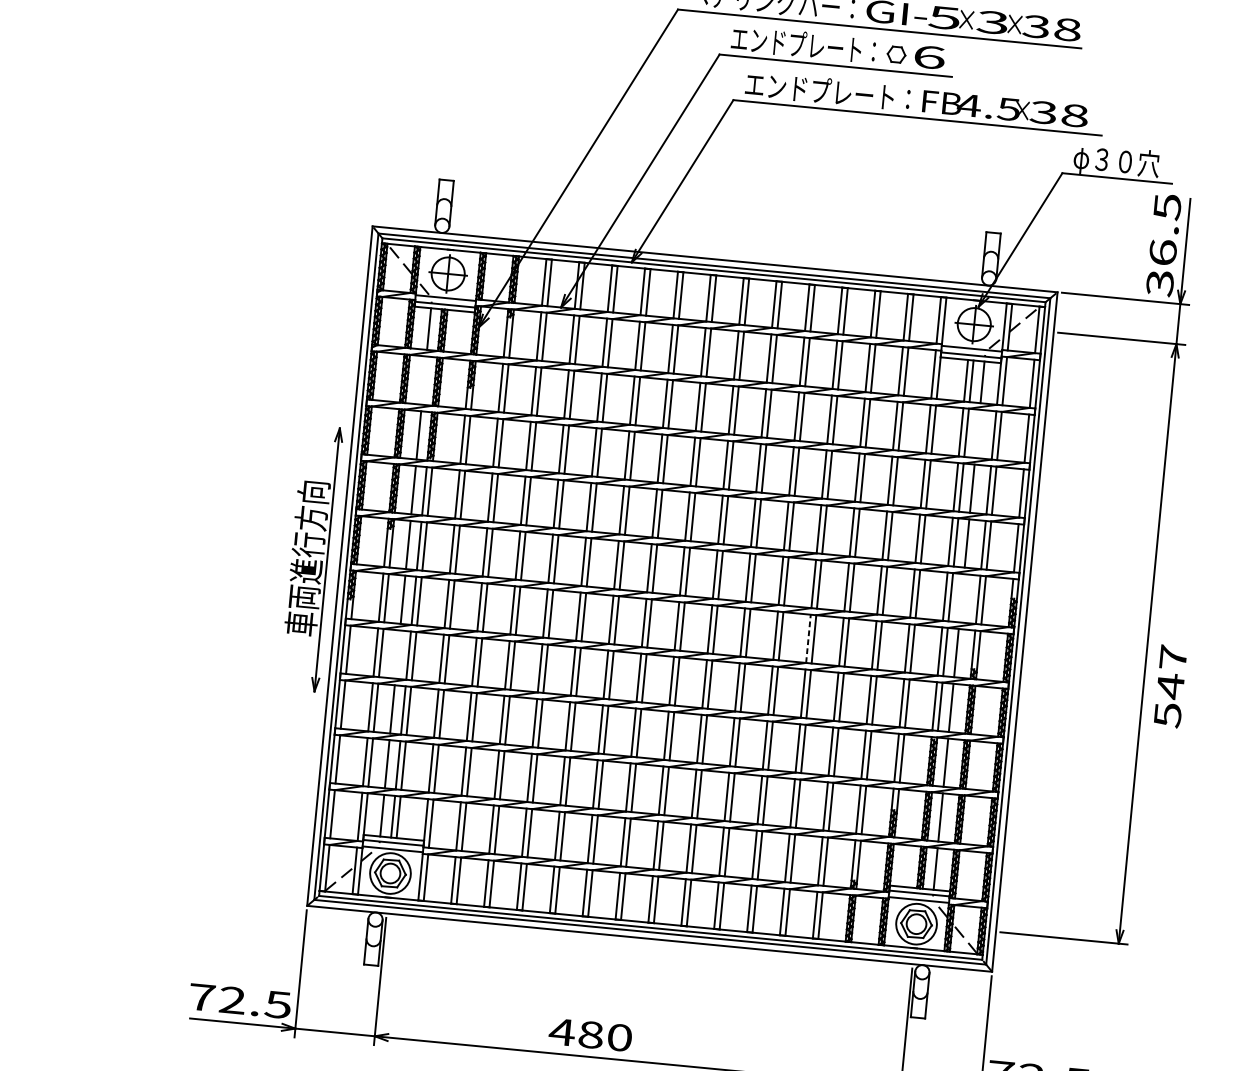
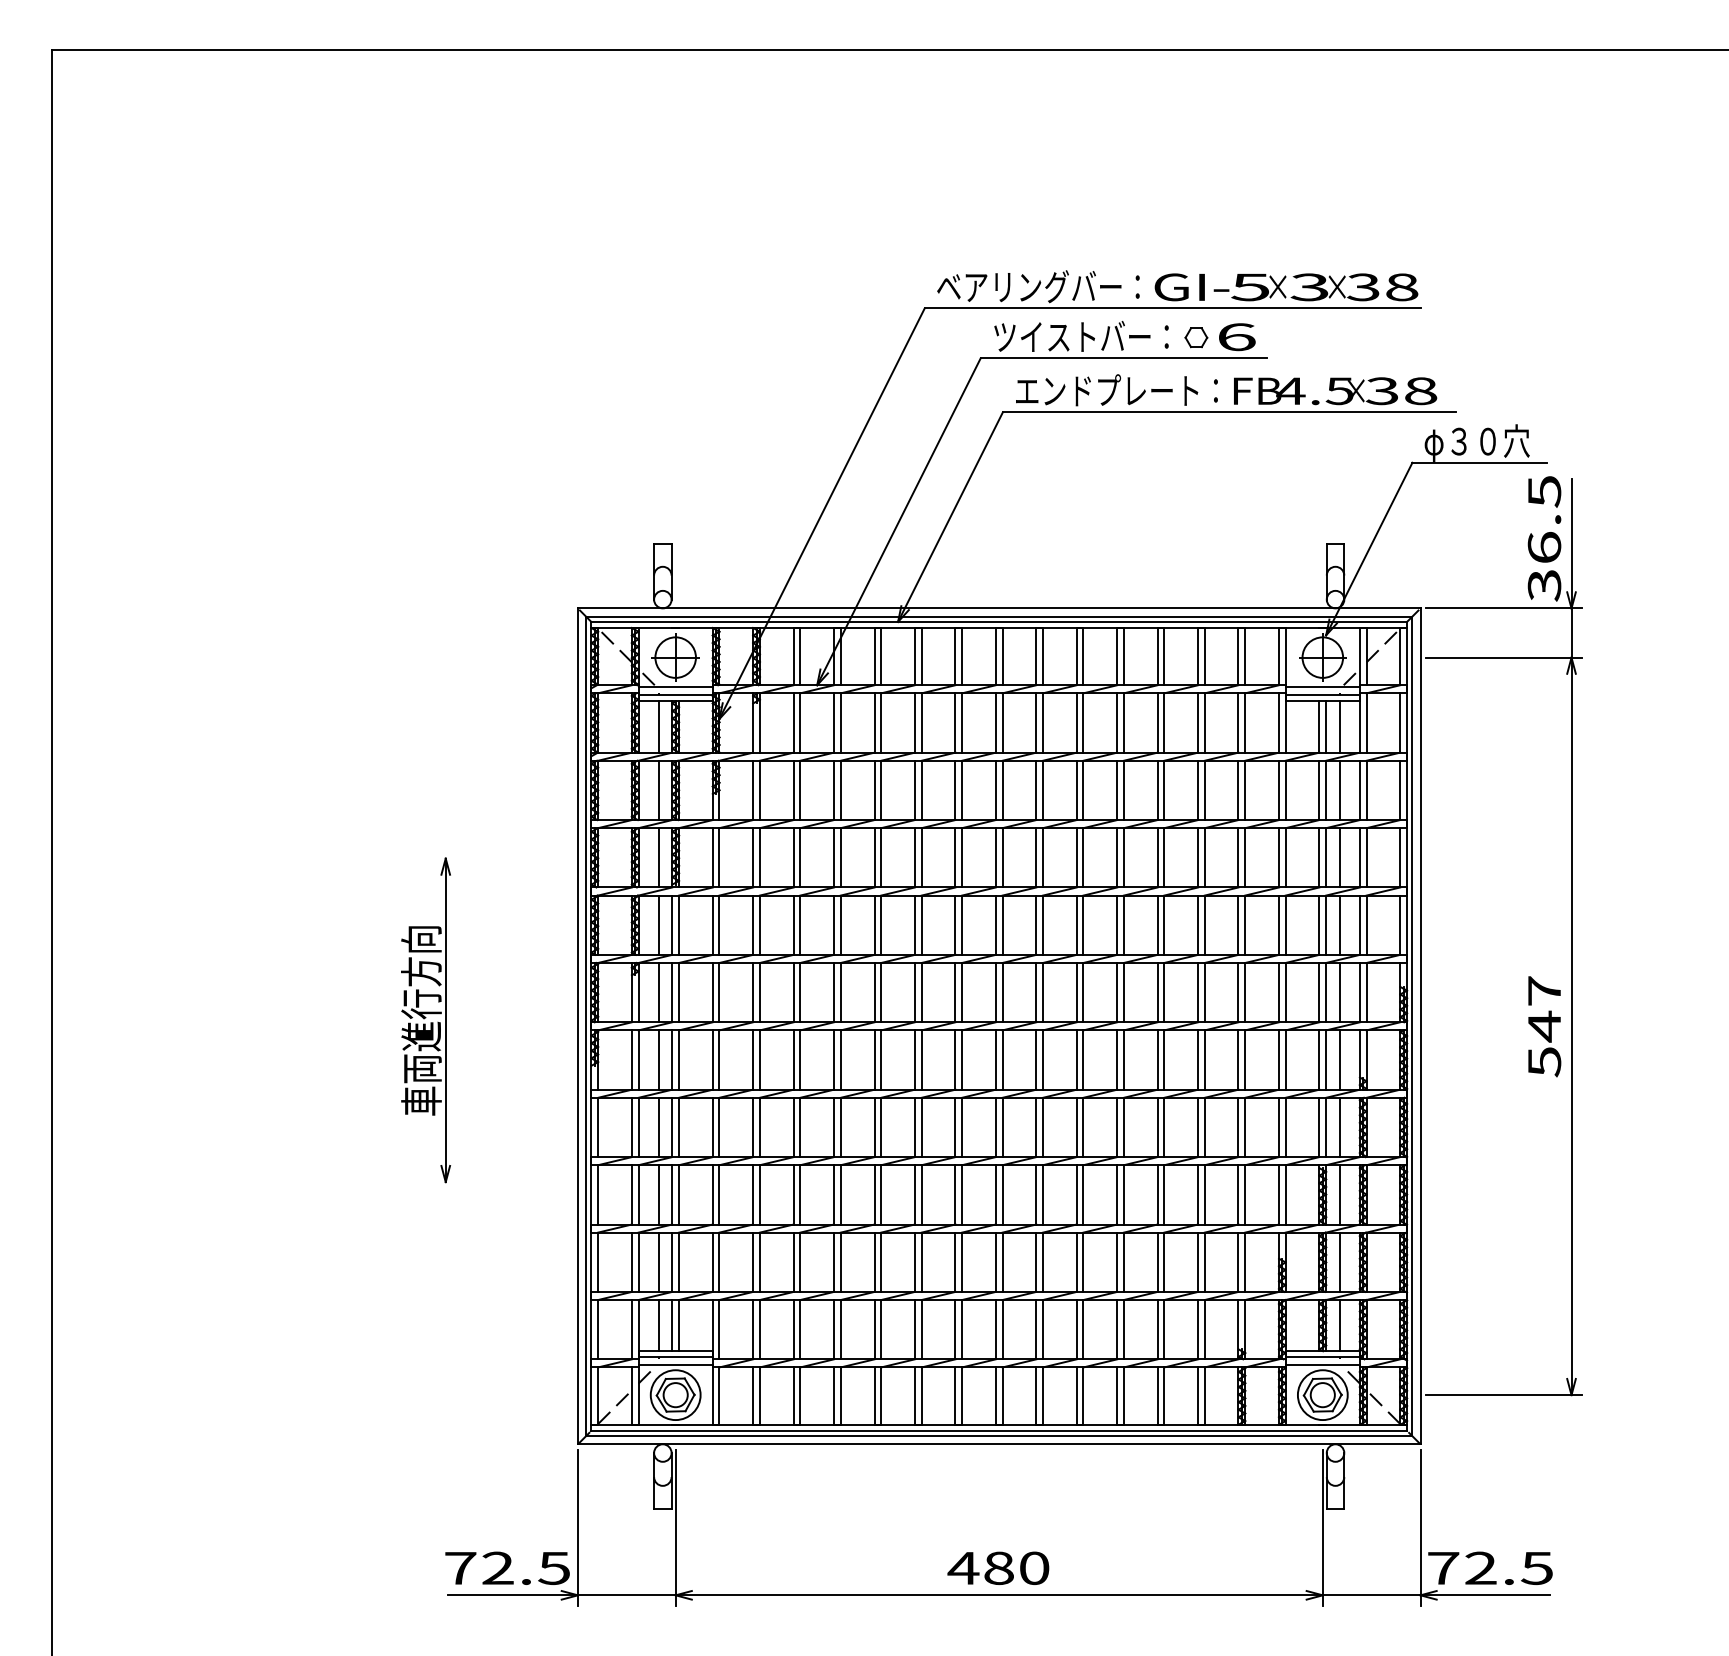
text: (803, 44) -> (1081, 336), エンドプレート： -> ツイストバー：
line: (423, 380) -> (658, 790), added
line: (977, 433) -> (1339, 790), added
part: (310, 558) -> (425, 1020), moved
line: (961, 598) -> (1339, 992), added
line: (808, 639) -> (1157, 1060), dashed -> solid
line: (397, 654) -> (658, 1127), added
text: (1170, 686) -> (1544, 1026), moved
text: (590, 1034) -> (998, 1567), moved

